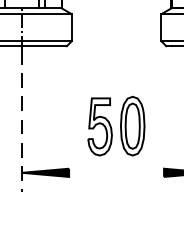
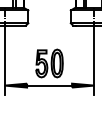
line: (21, 119) -> (4, 60), dashed -> solid
line: (116, 172) -> (49, 85), added

